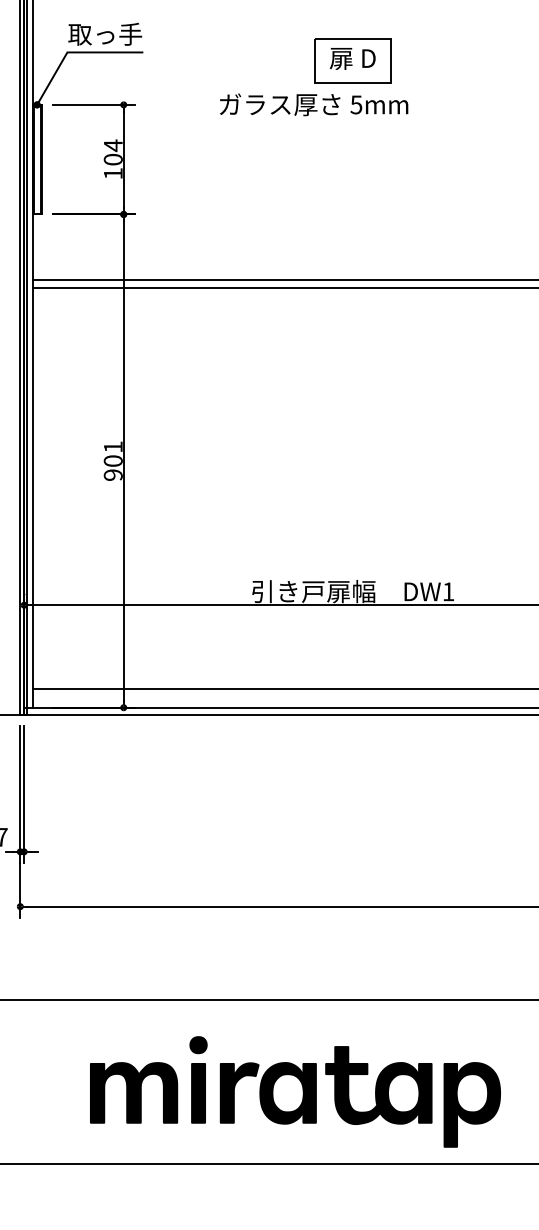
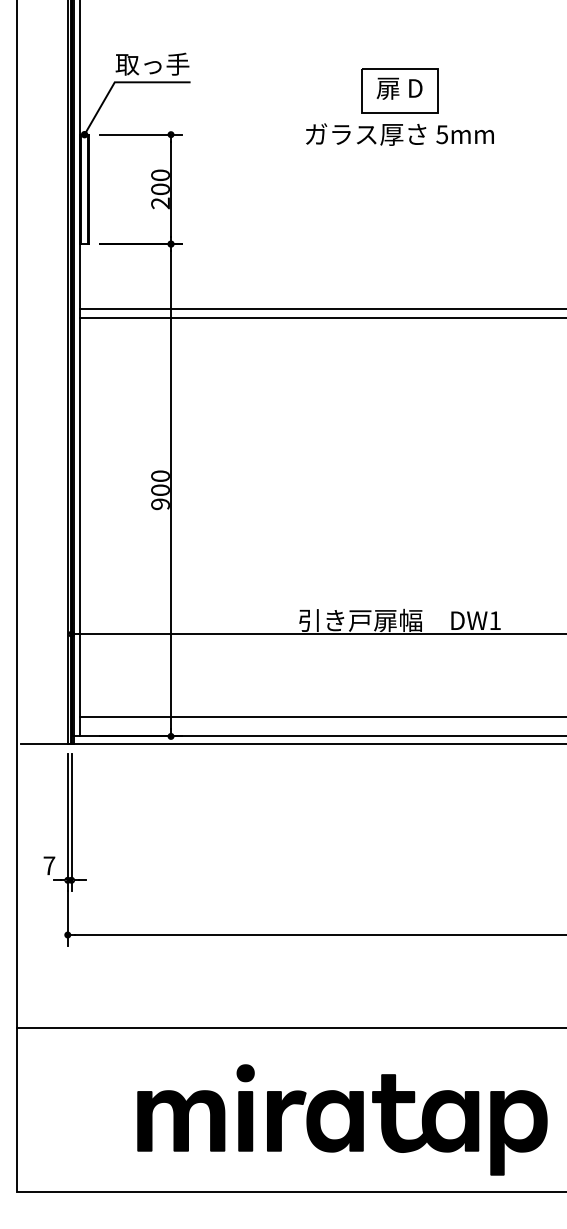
text: (313, 104) -> (399, 134), moved
text: (113, 159) -> (160, 189), 104 -> 200
text: (113, 446) -> (160, 475), 901 -> 900

